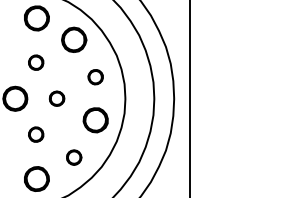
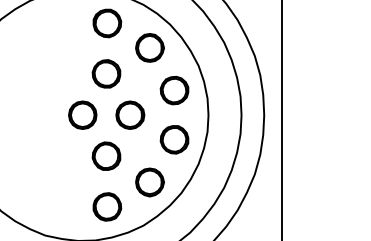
part: (36, 62) -> (106, 73), size x1.67
part: (95, 77) -> (174, 90), size x1.67
part: (57, 98) -> (130, 114), size x1.67
part: (36, 134) -> (106, 155), size x1.67
part: (73, 157) -> (149, 182), size x1.67

